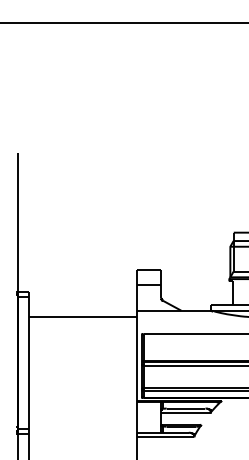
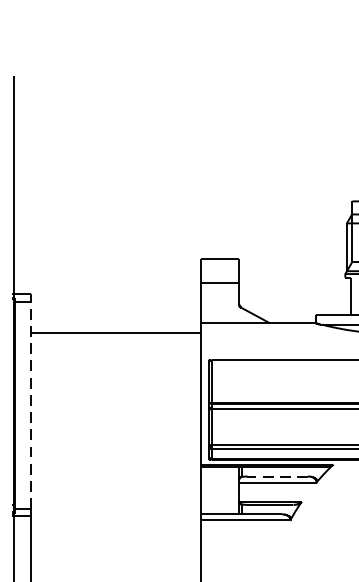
line: (28, 362) -> (31, 404), solid -> dashed
line: (185, 408) -> (276, 476), solid -> dashed

